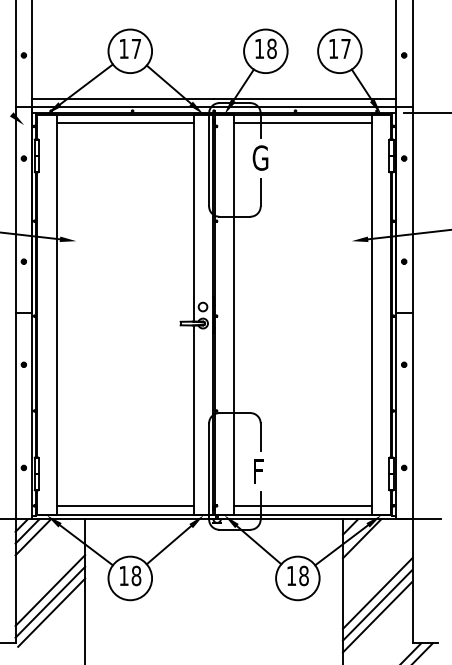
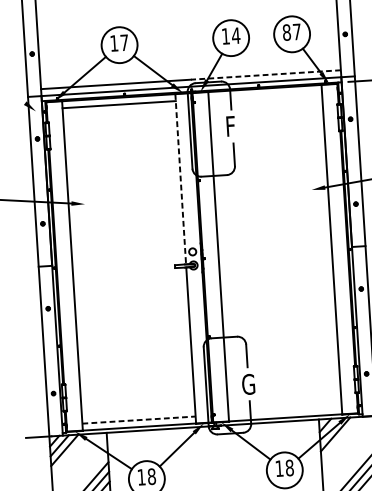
text: (271, 48) -> (235, 35), 18 -> 14
text: (333, 48) -> (286, 32), 17 -> 87
line: (304, 98) -> (265, 74), solid -> dashed
line: (302, 123) -> (265, 95), removed
text: (260, 157) -> (232, 125), G -> F
line: (194, 218) -> (181, 179), solid -> dashed
text: (260, 471) -> (248, 384), F -> G
line: (125, 506) -> (139, 420), solid -> dashed
line: (302, 506) -> (284, 410), removed

